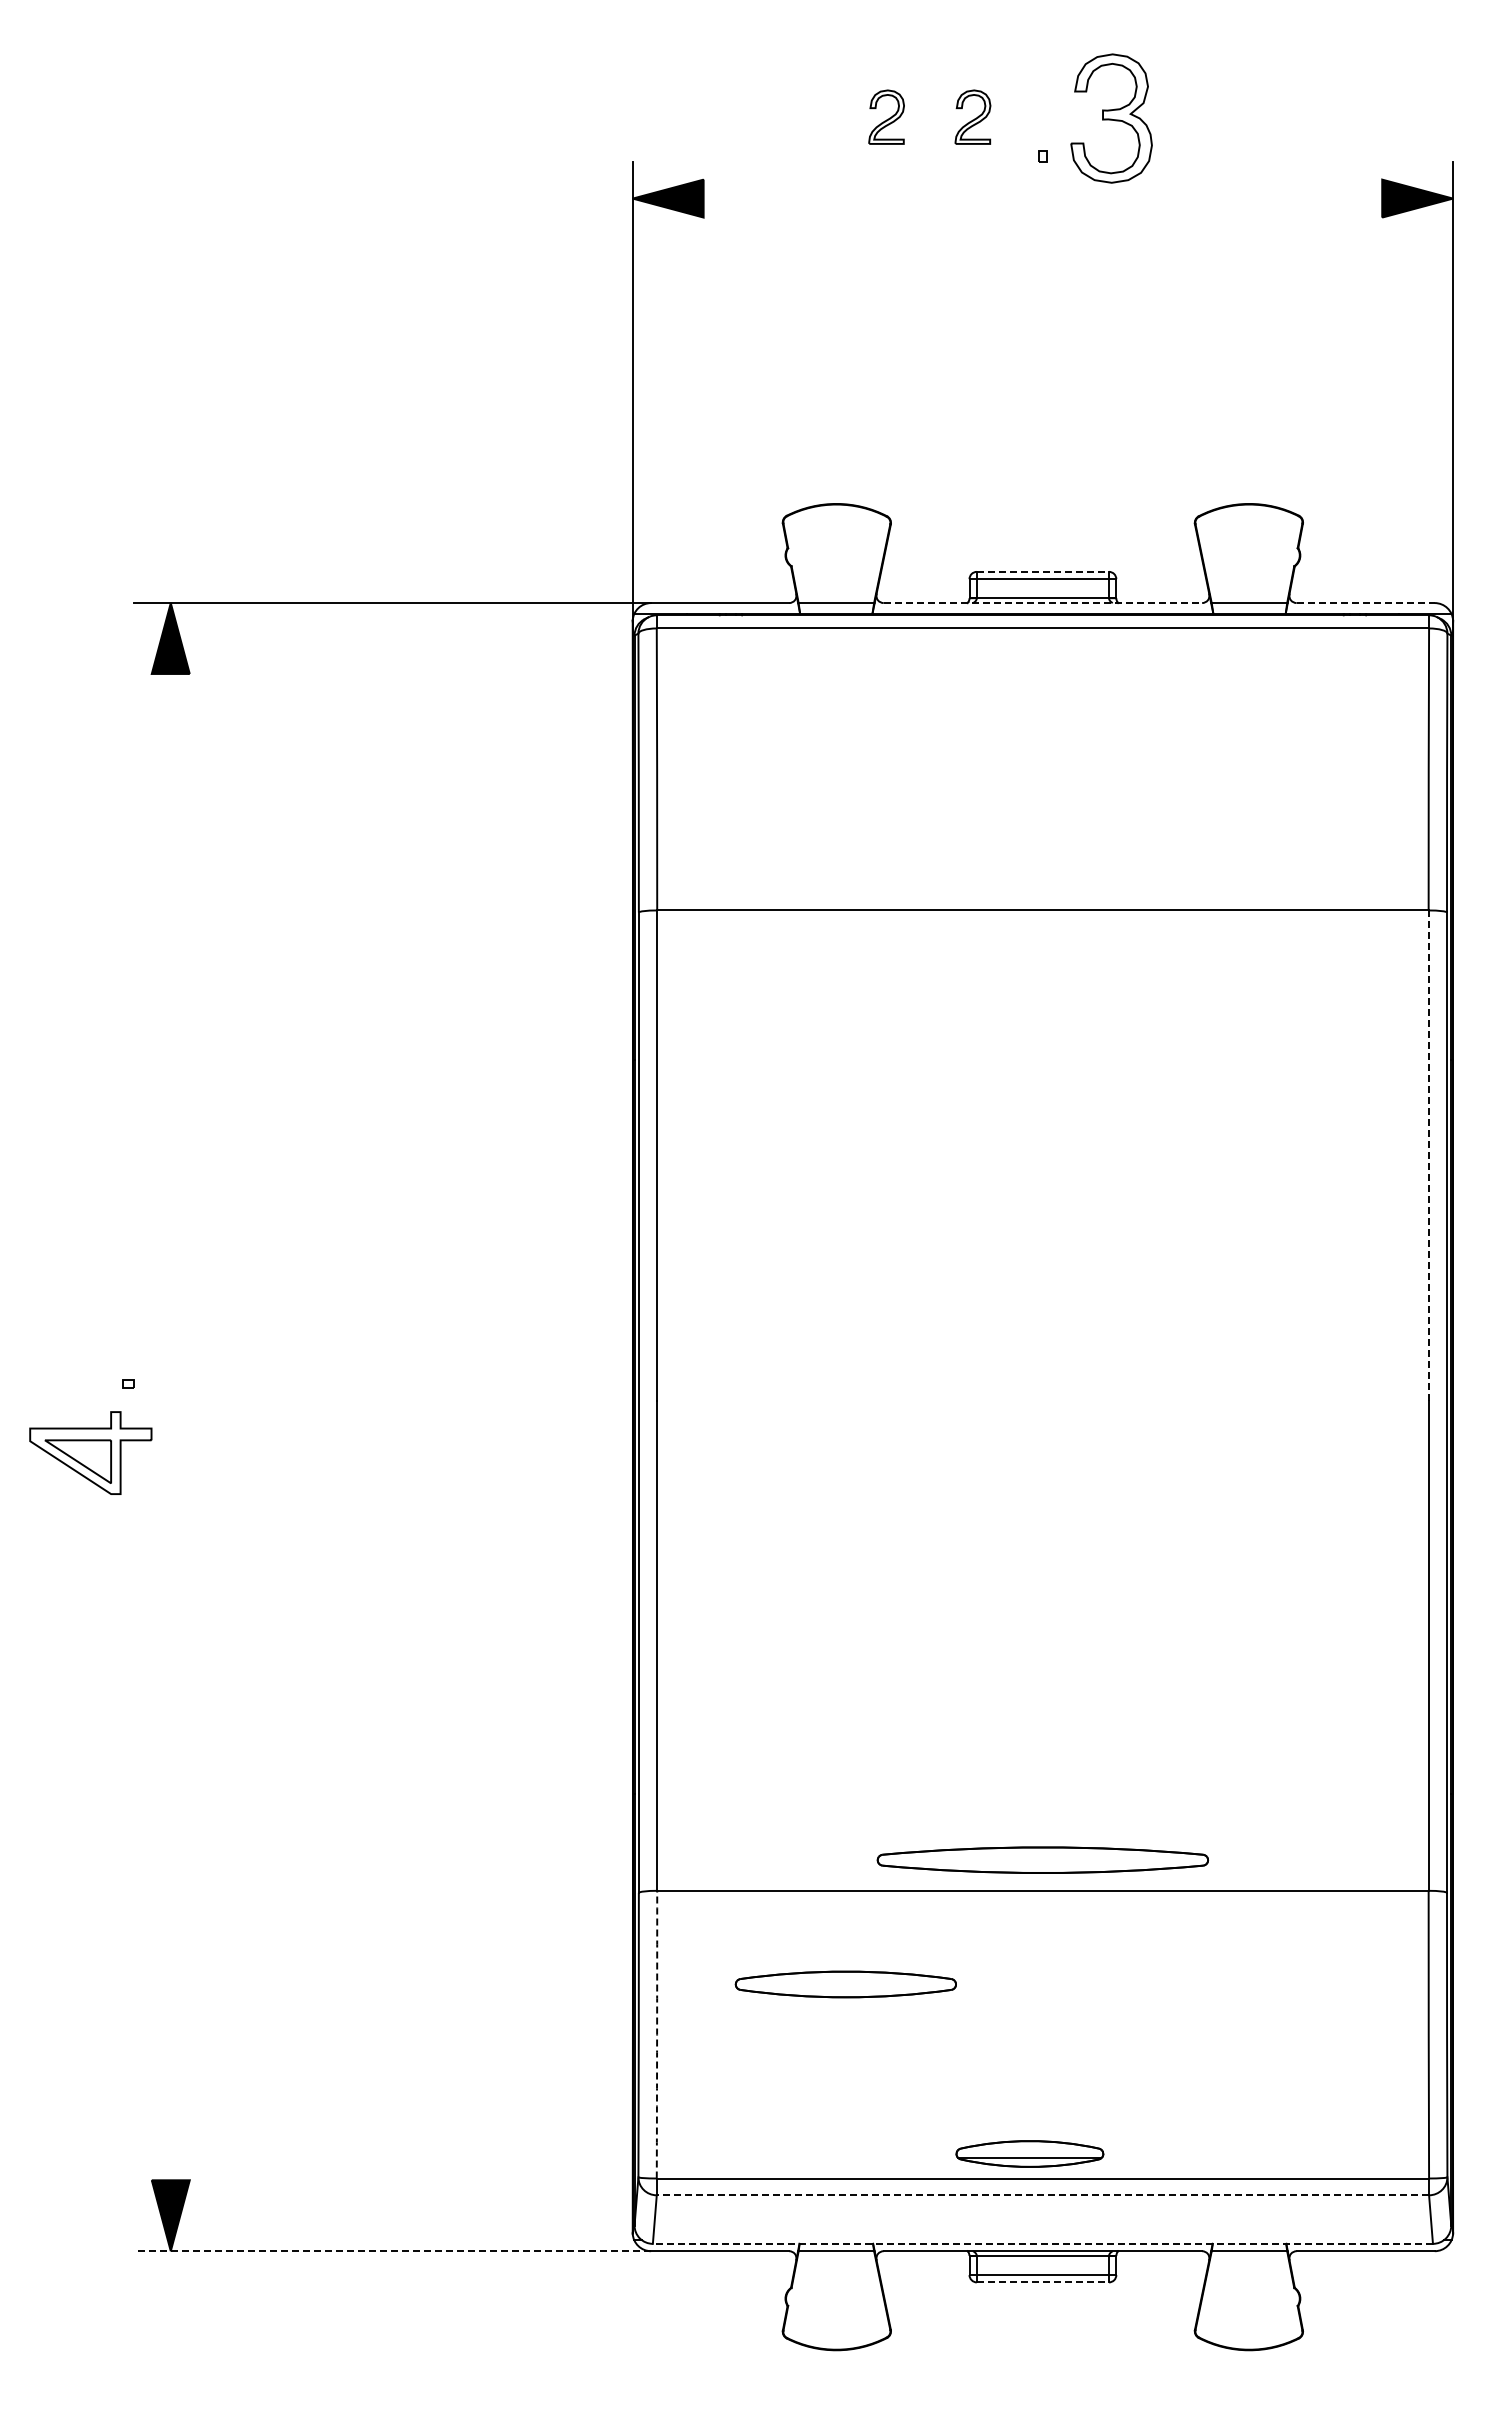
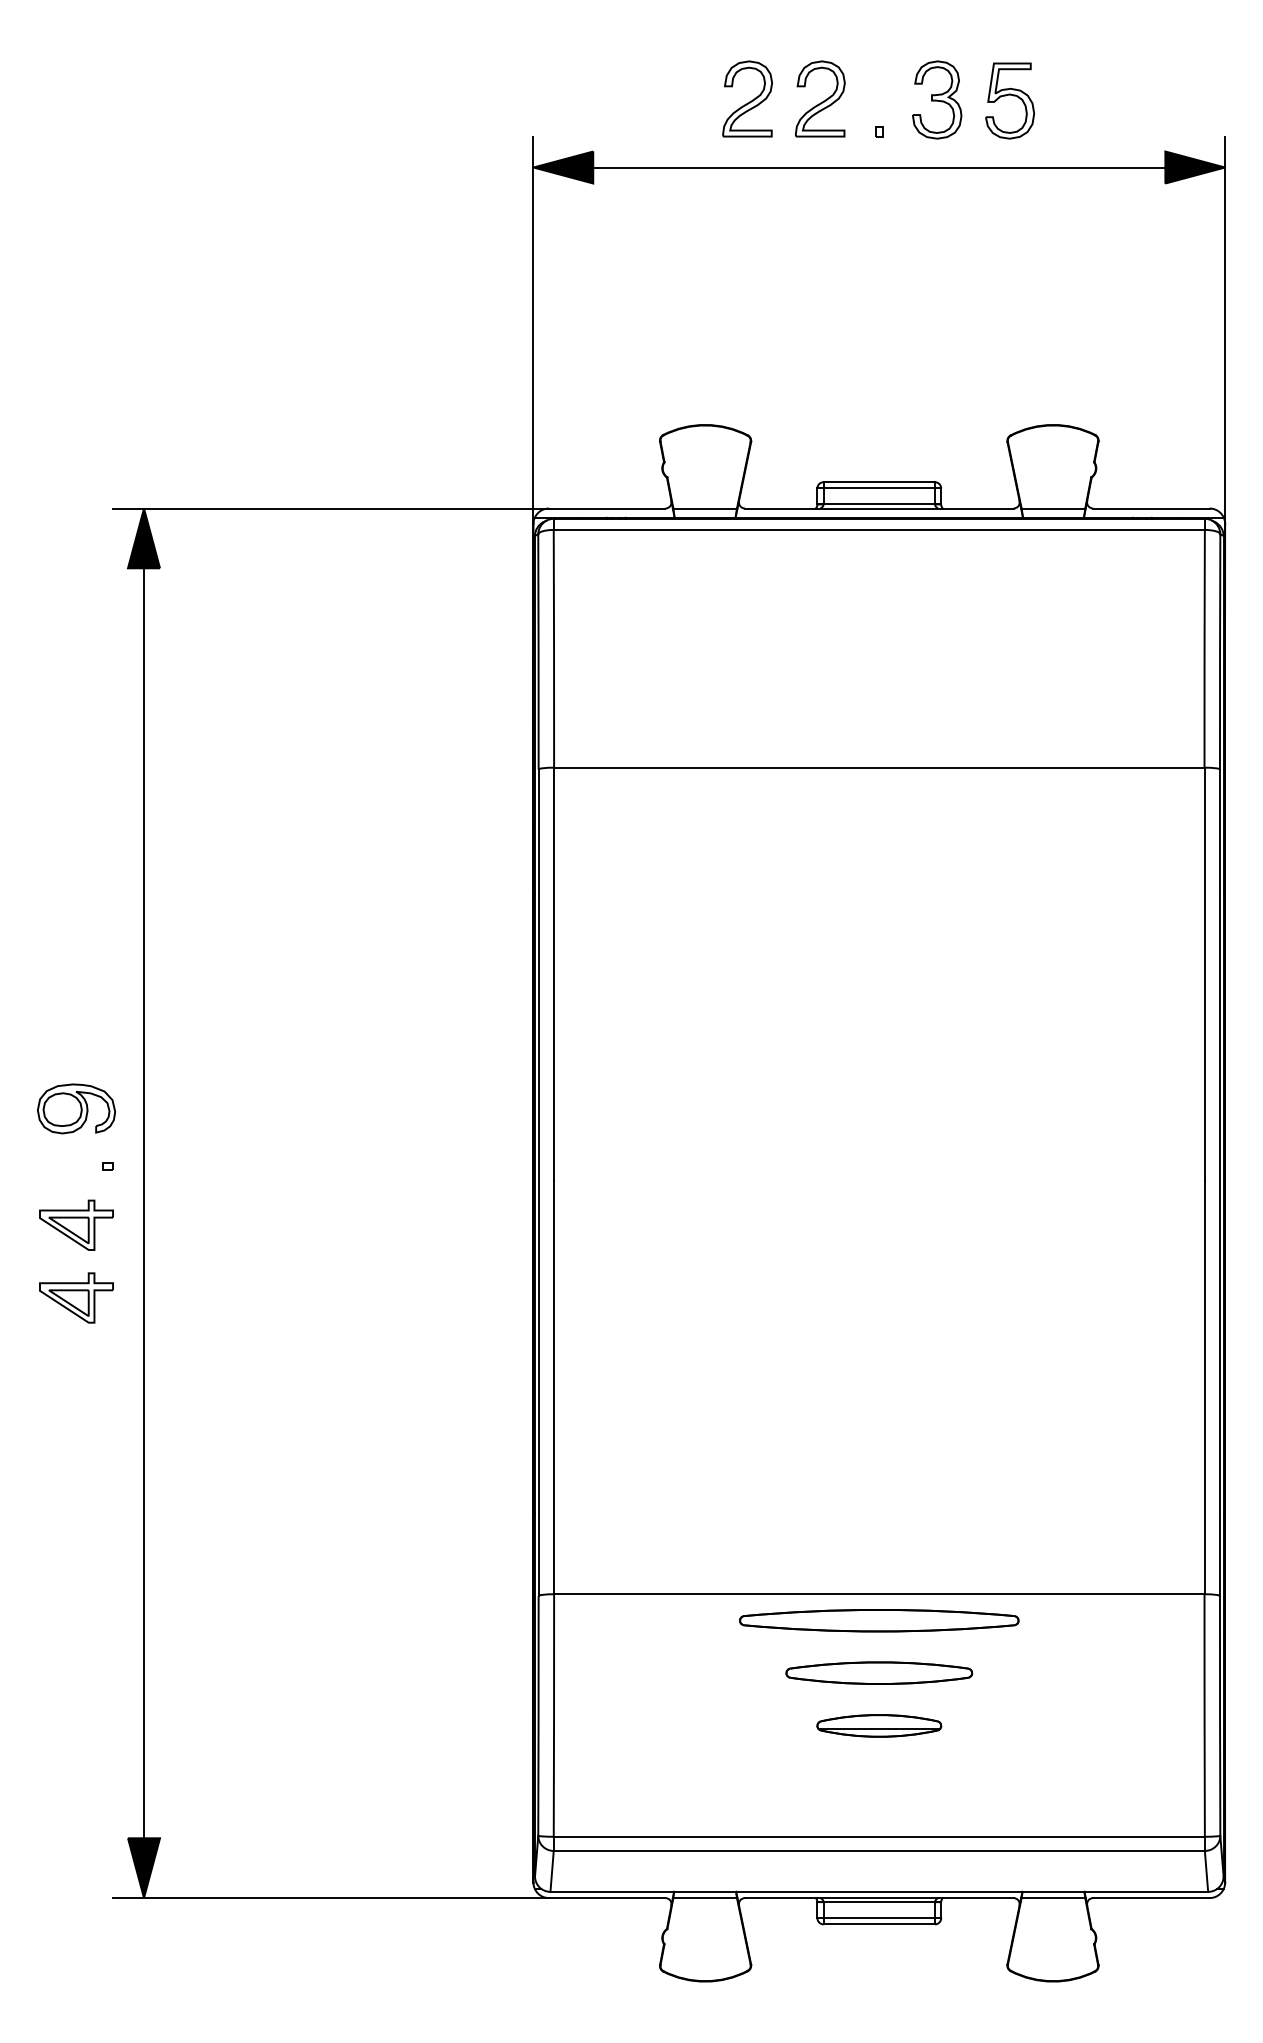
part: (1196, 113) -> (1008, 95), added
part: (886, 116) -> (747, 98), size x1.67
part: (972, 116) -> (819, 98), size x1.67
part: (1111, 118) -> (937, 99), size x0.71
line: (1042, 198) -> (878, 167), added
line: (1043, 571) -> (879, 481), dashed -> solid
line: (1043, 603) -> (879, 508), dashed -> solid
line: (1366, 603) -> (1152, 508), dashed -> solid
line: (1428, 1155) -> (1204, 974), dashed -> solid
part: (90, 1315) -> (76, 1109), added
line: (170, 1426) -> (143, 1202), added
part: (90, 1453) -> (76, 1225), size x0.71
part: (90, 1539) -> (76, 1298), added
part: (1042, 1859) -> (878, 1620), moved
part: (845, 1984) -> (878, 1673), moved
arc: (657, 2034) -> (554, 1715), dashed -> solid
part: (1029, 2153) -> (878, 1725), moved
line: (1042, 2195) -> (878, 1851), dashed -> solid
line: (1042, 2243) -> (878, 1891), dashed -> solid
line: (392, 2251) -> (330, 1898), dashed -> solid
line: (1043, 2282) -> (879, 1924), dashed -> solid

